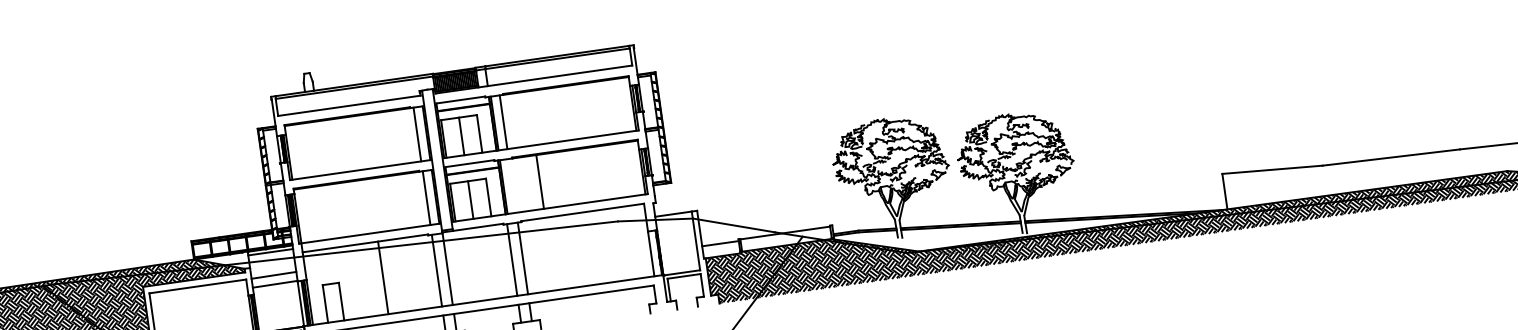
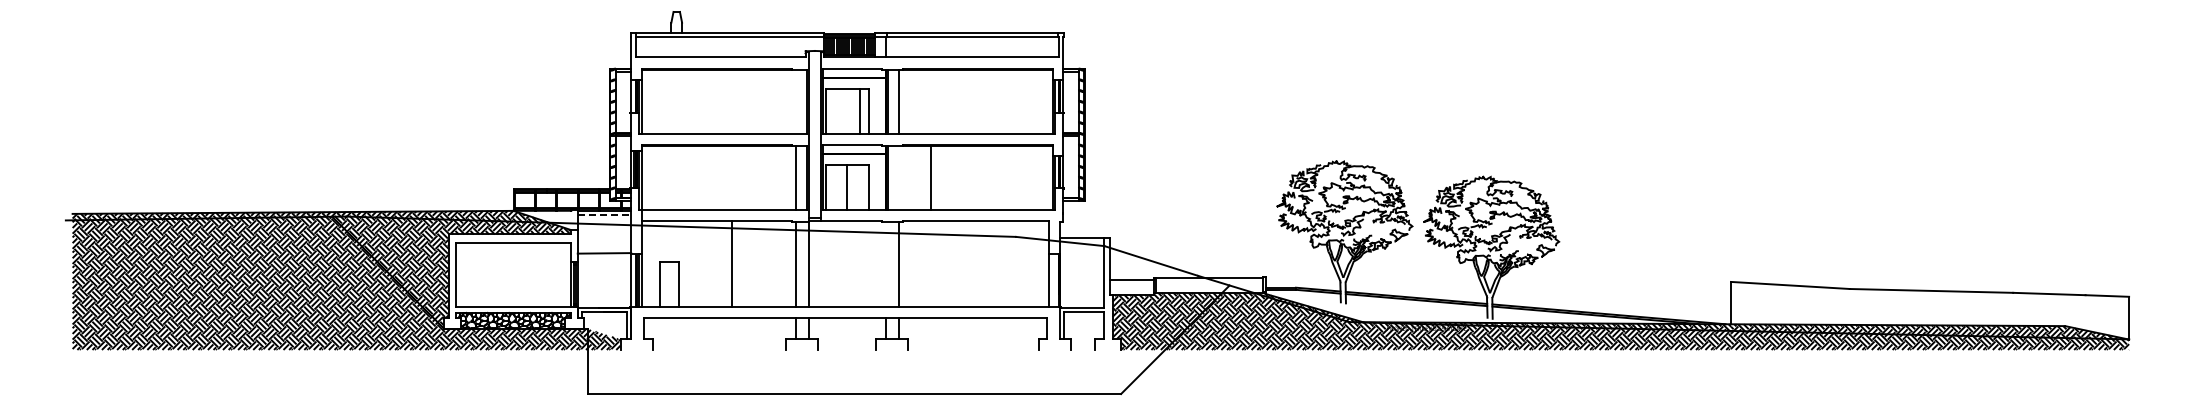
line: (417, 134) -> (795, 101), removed
line: (461, 135) -> (860, 110), moved
line: (270, 252) -> (604, 215), solid -> dashed
line: (511, 260) -> (885, 264), removed
line: (273, 275) -> (604, 242), removed

